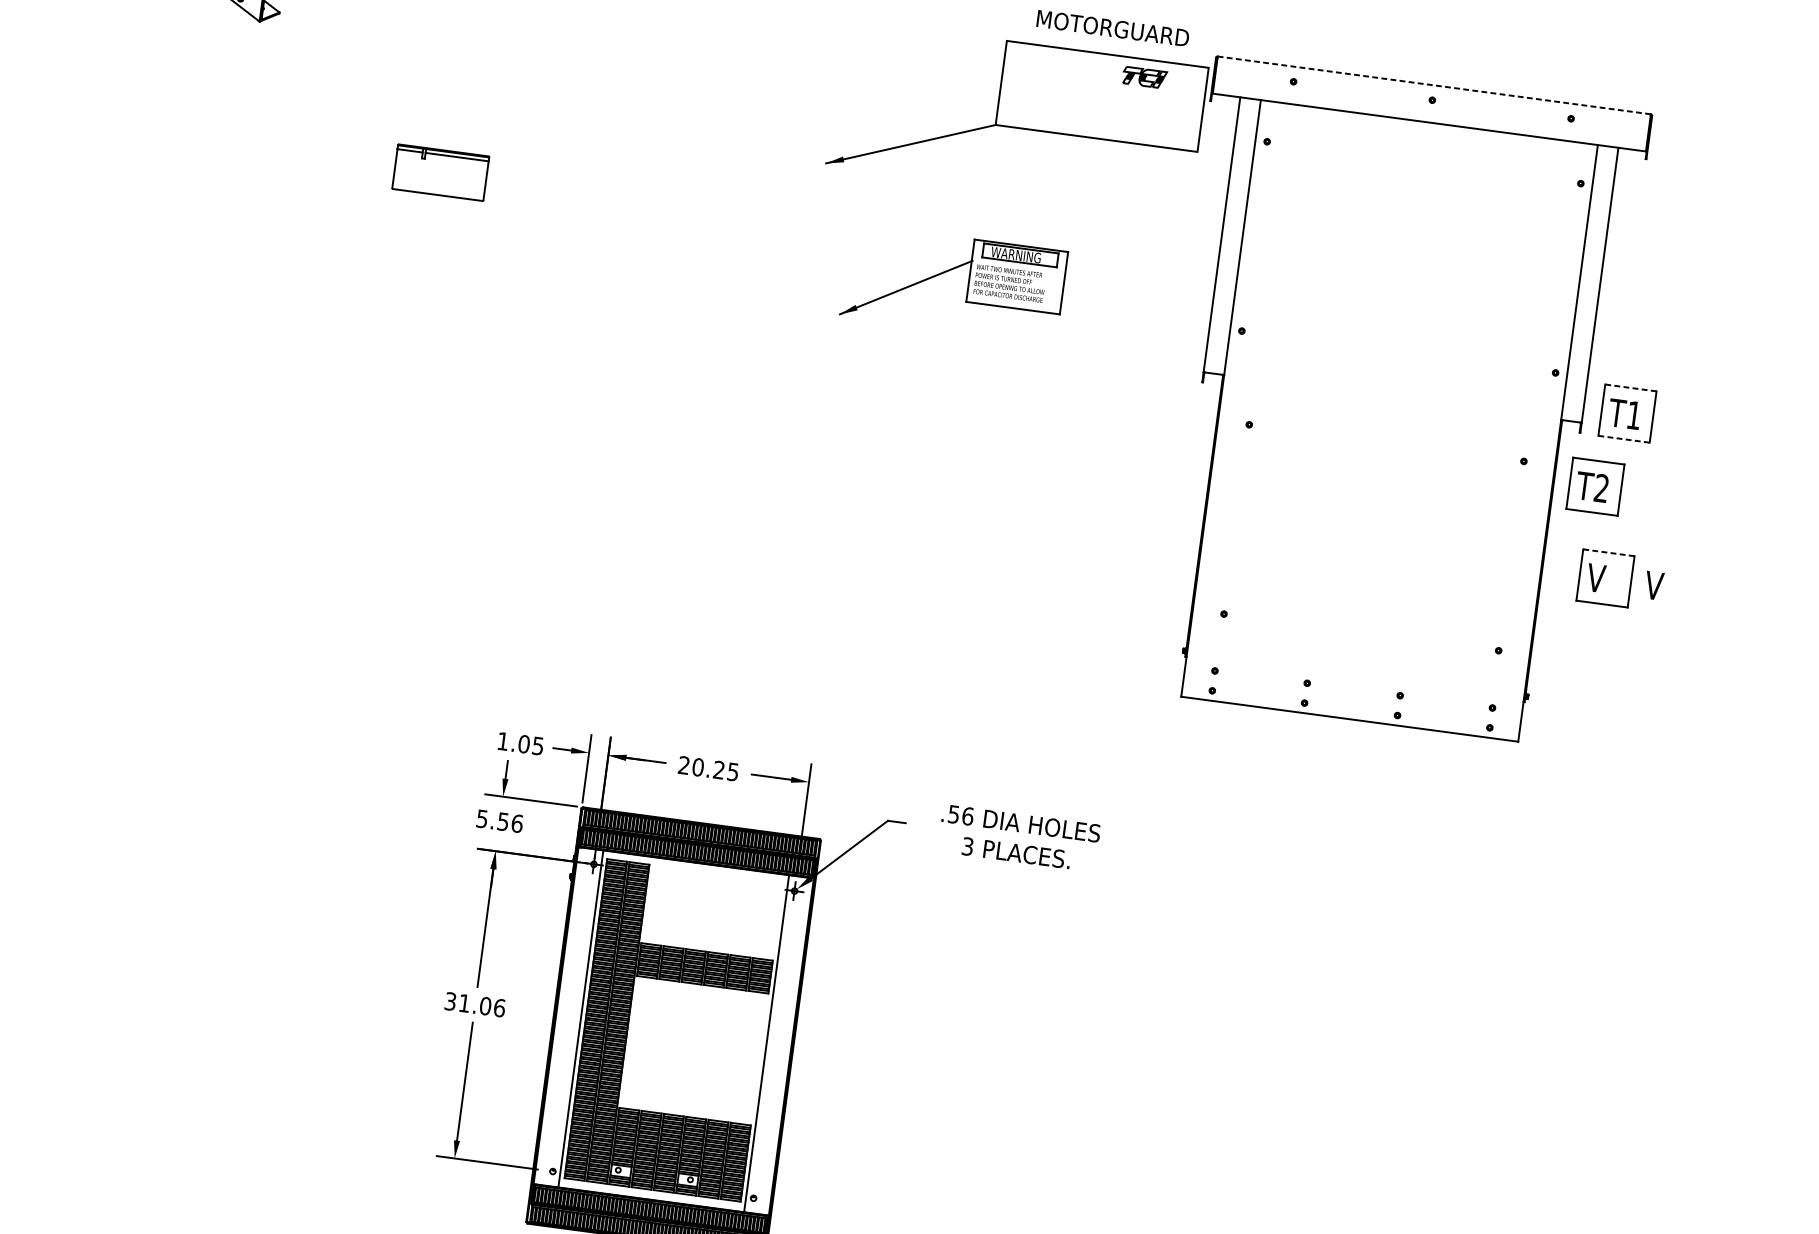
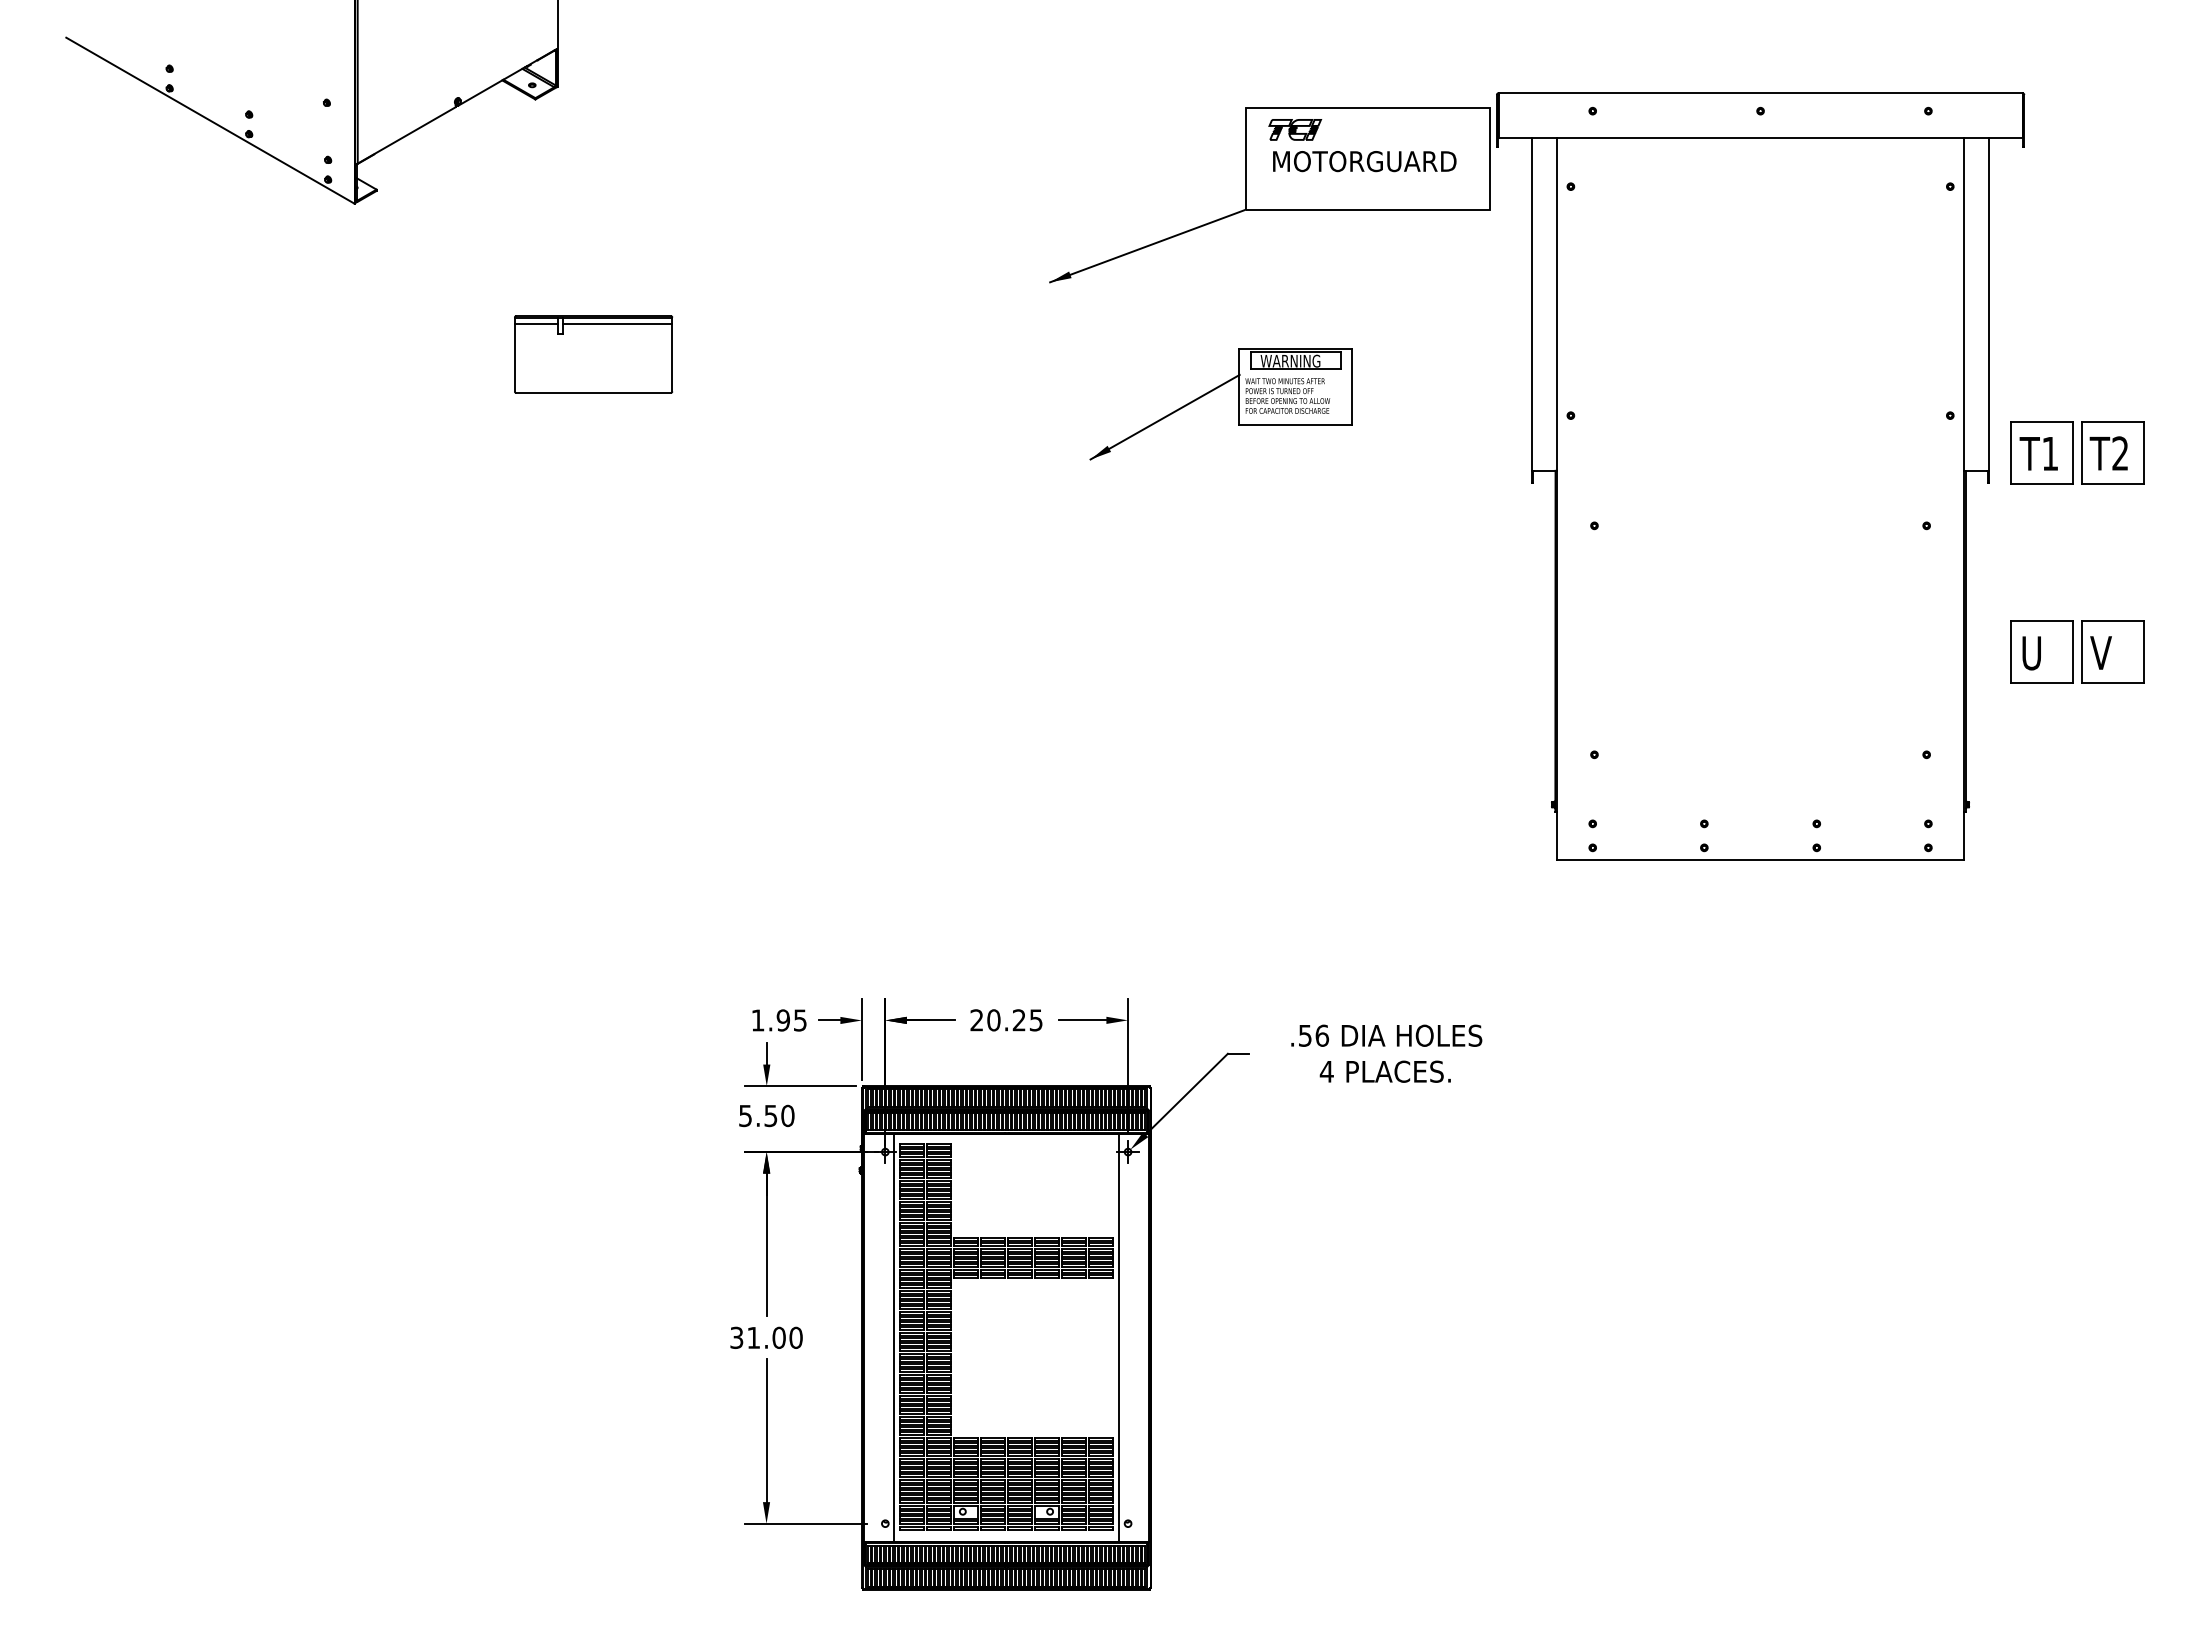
text: (1112, 28) -> (1364, 161), moved
part: (1145, 77) -> (1295, 129), moved
line: (1434, 85) -> (1760, 93), dashed -> solid
part: (440, 172) -> (593, 354), size x1.43
line: (1630, 387) -> (2041, 421), dashed -> solid
line: (1624, 439) -> (2042, 483), dashed -> solid
part: (1595, 486) -> (2112, 452), moved
line: (1608, 552) -> (2041, 620), dashed -> solid
text: (1595, 578) -> (2030, 653), V -> U
part: (1663, 585) -> (2112, 651), added
text: (524, 744) -> (783, 1020), 1.05 -> 1.95
text: (517, 823) -> (787, 1115), 5.56 -> 5.50
text: (967, 846) -> (1326, 1071), 3 -> 4
text: (499, 1007) -> (795, 1337), 31.06 -> 31.00

